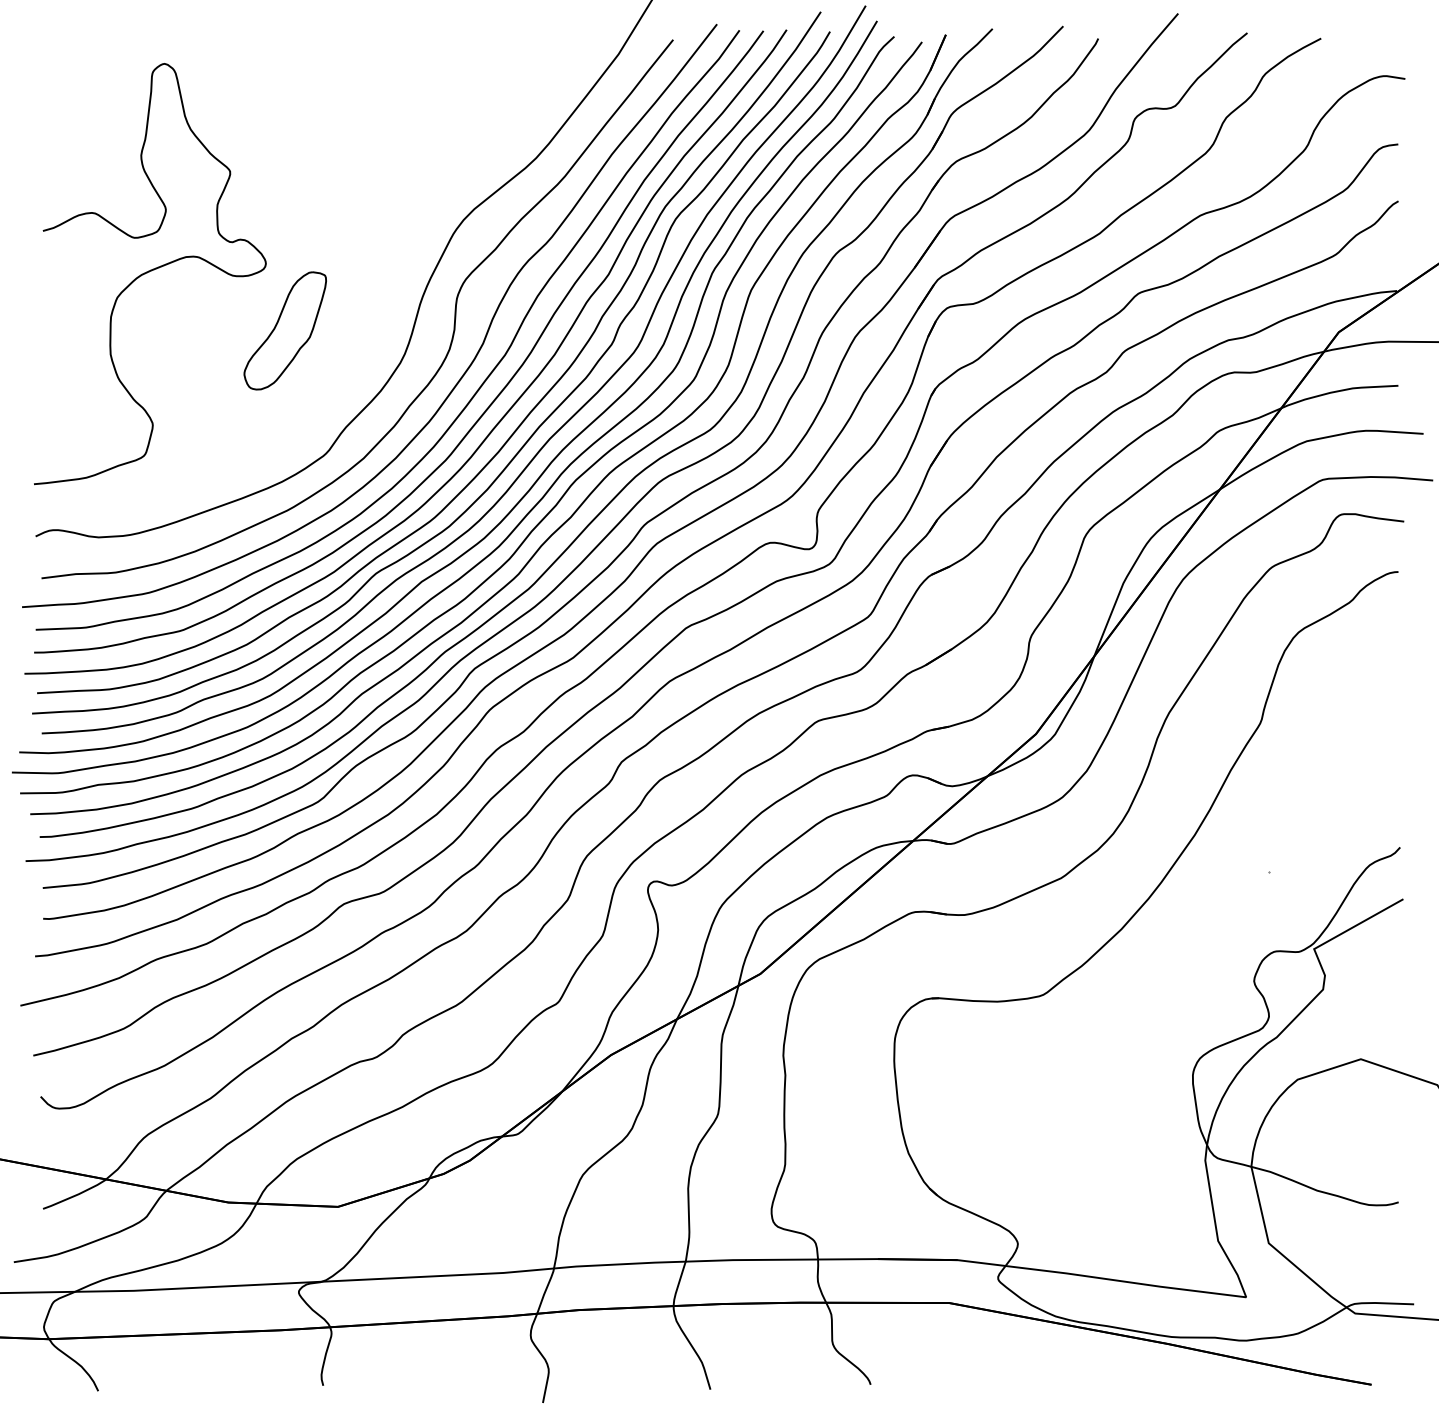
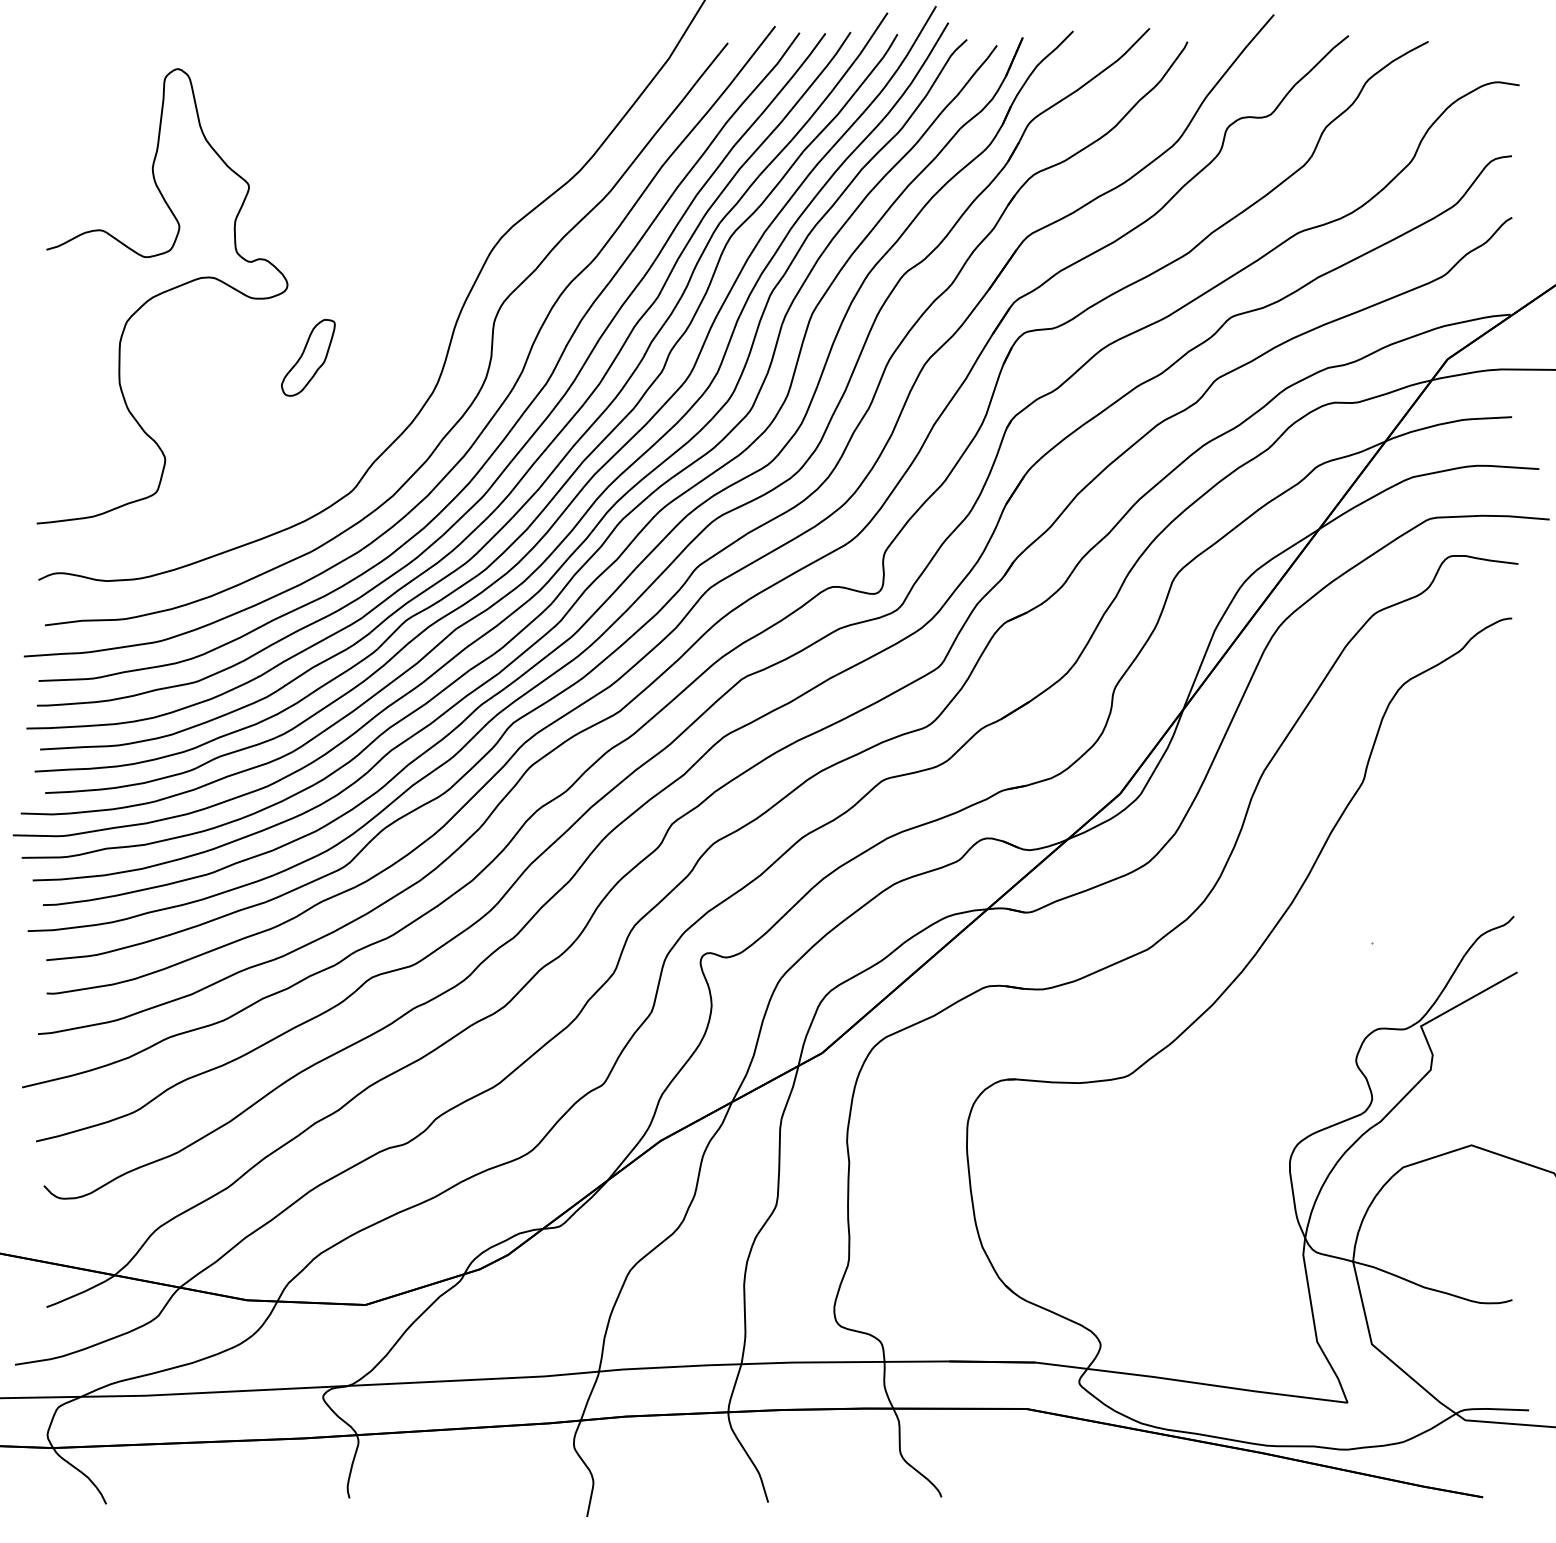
part: (284, 330) -> (307, 357), size x0.6

